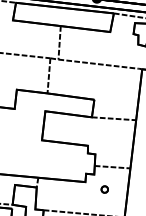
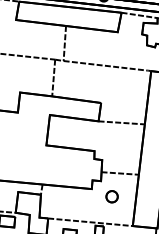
part: (104, 189) -> (111, 196), size x1.67

